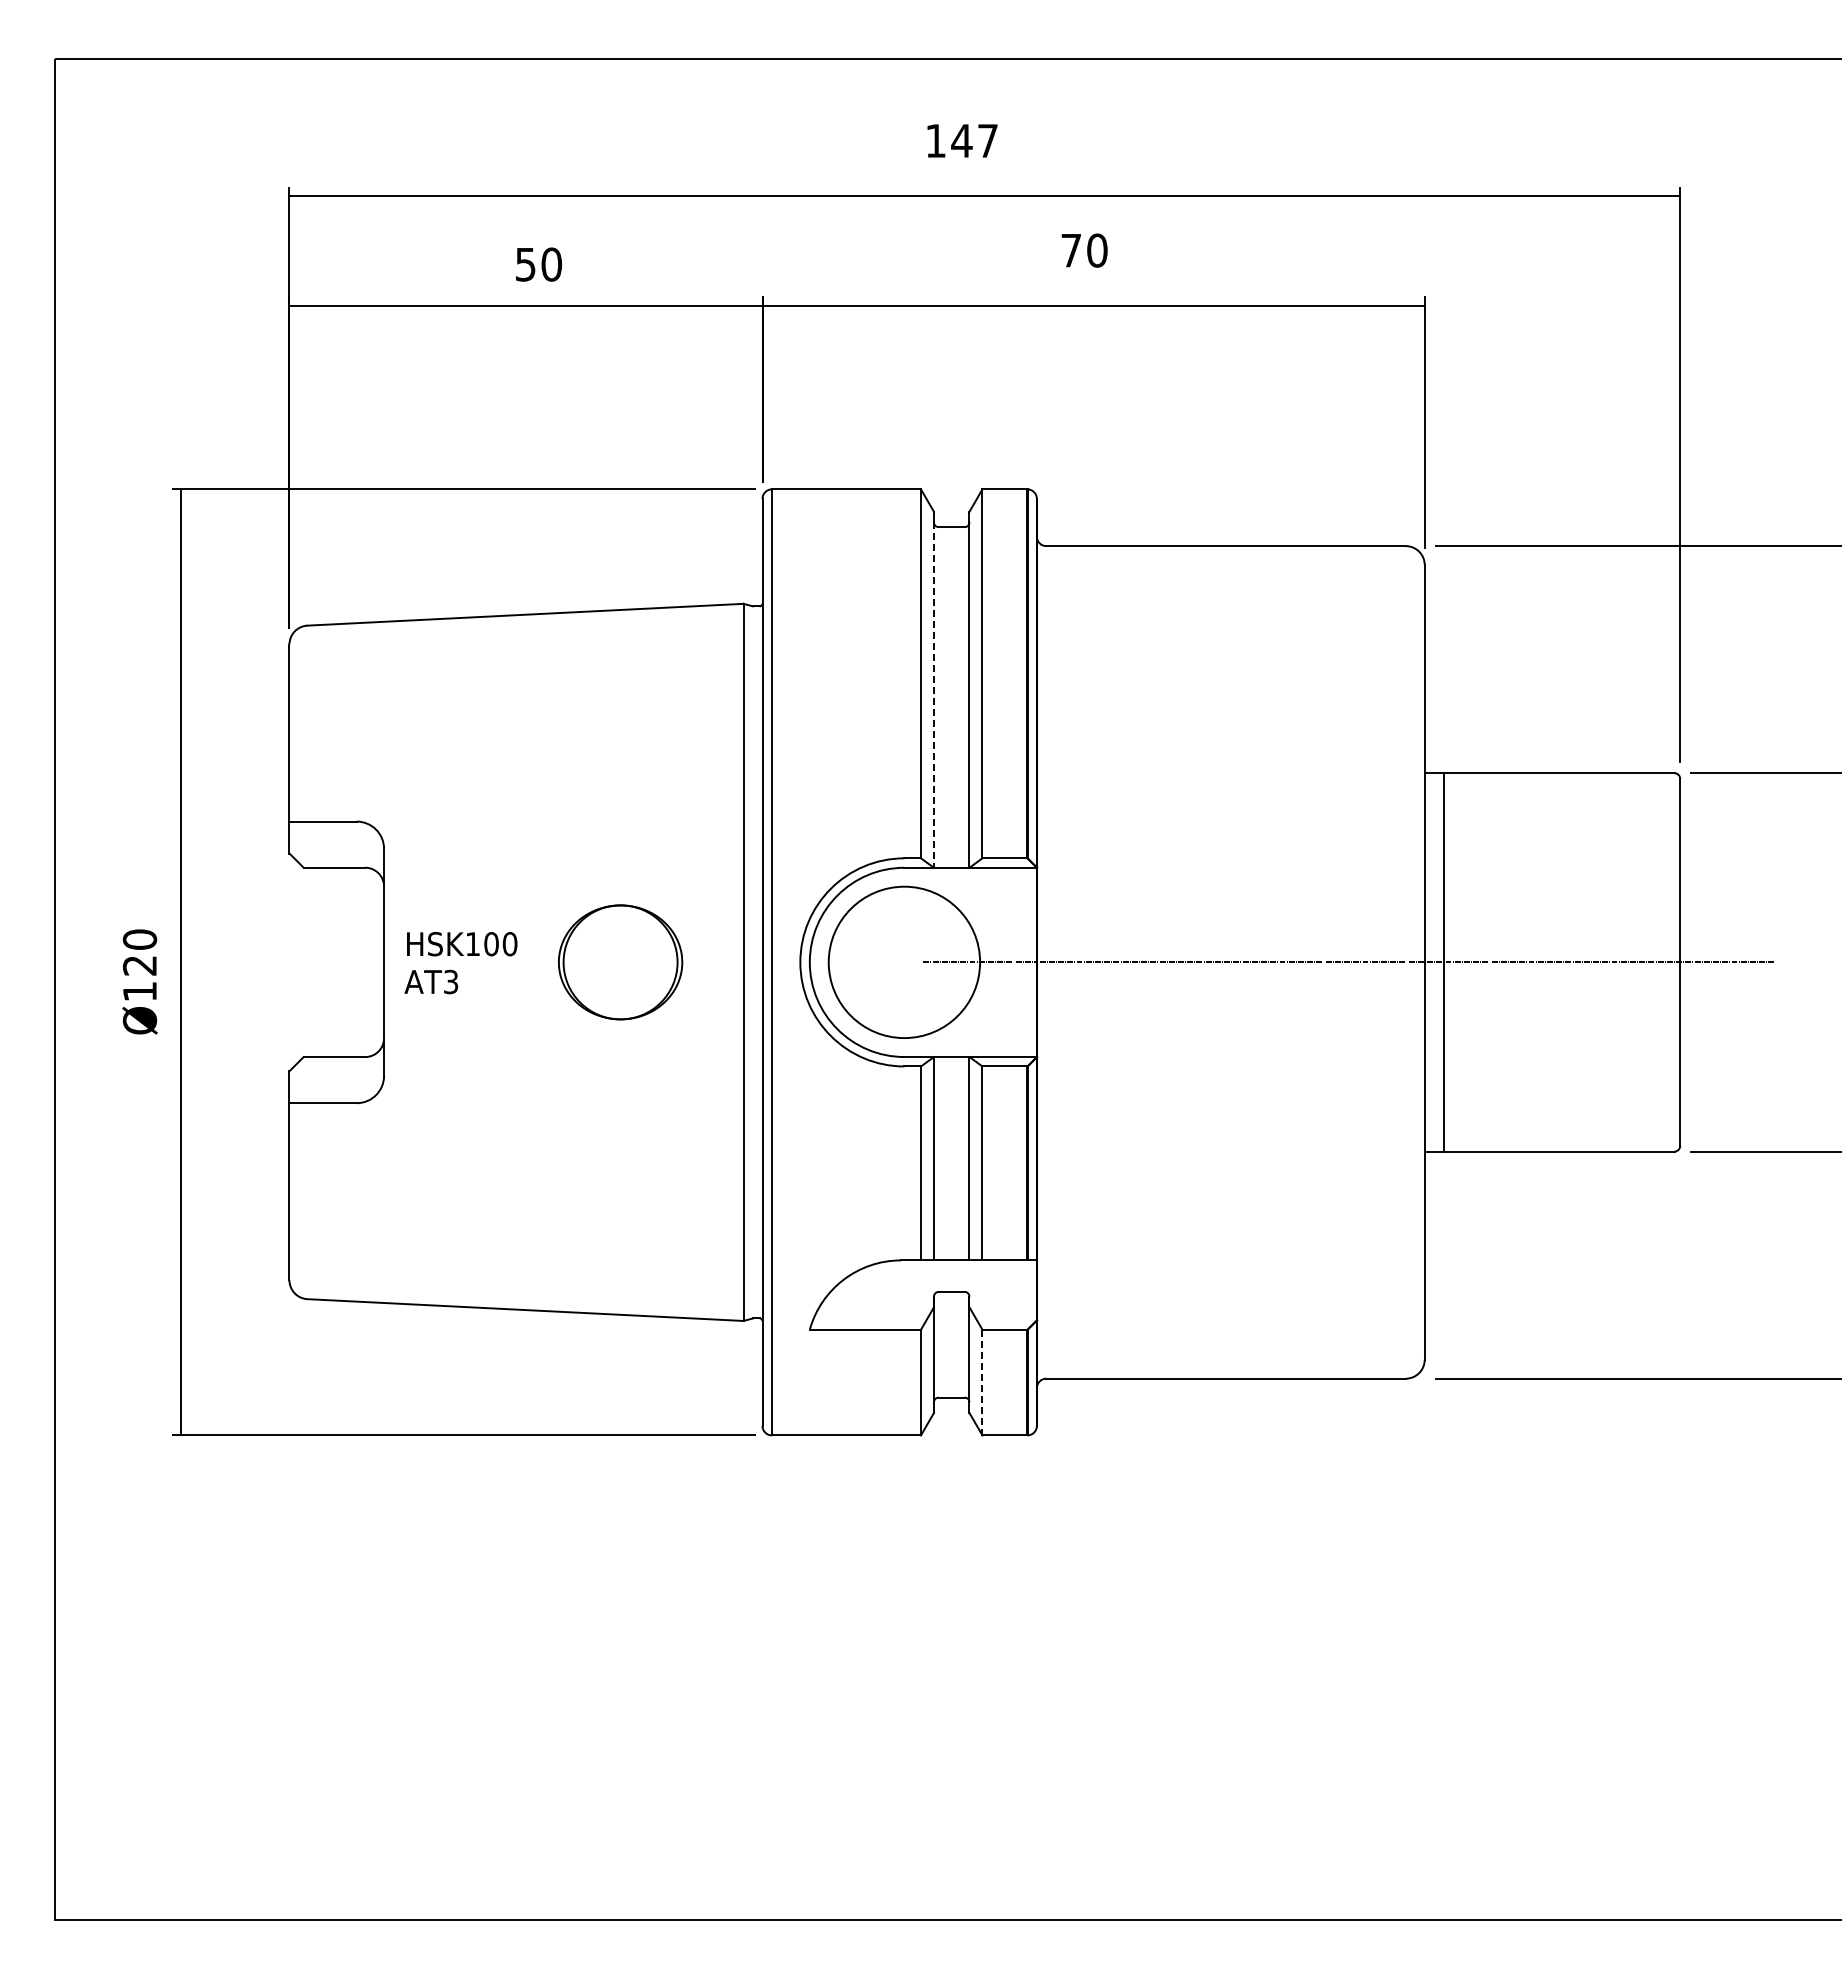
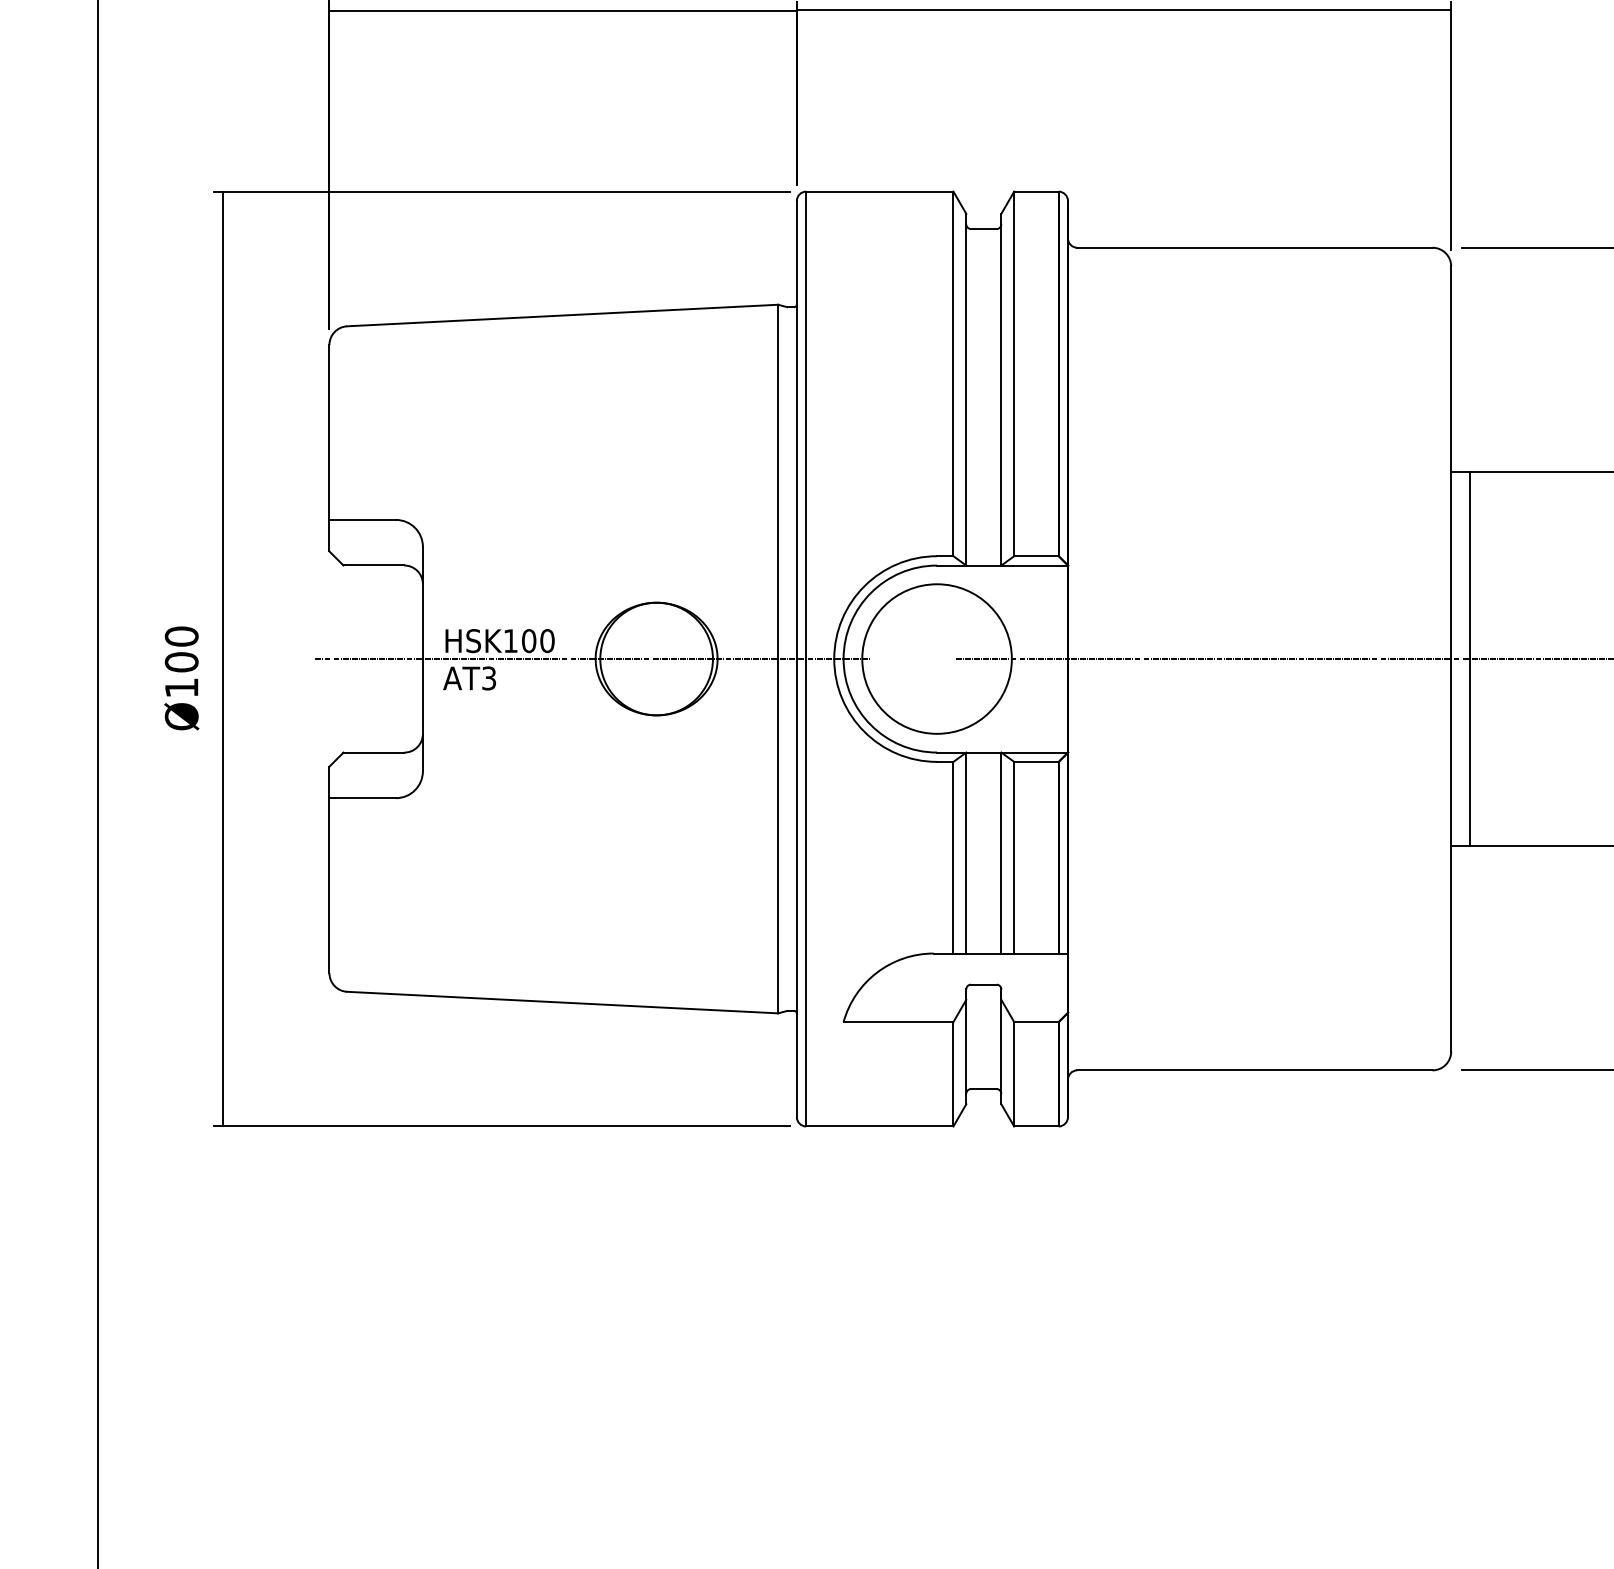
line: (933, 695) -> (965, 395), dashed -> solid
line: (555, 962) -> (592, 659), added
text: (139, 965) -> (181, 662), Ø120 -> Ø100
line: (982, 1382) -> (1014, 1074), dashed -> solid

